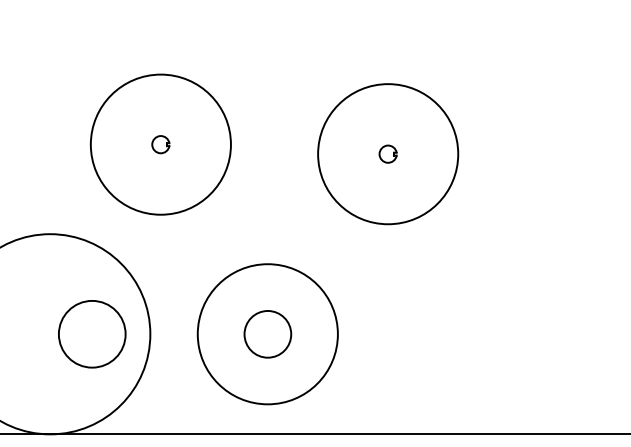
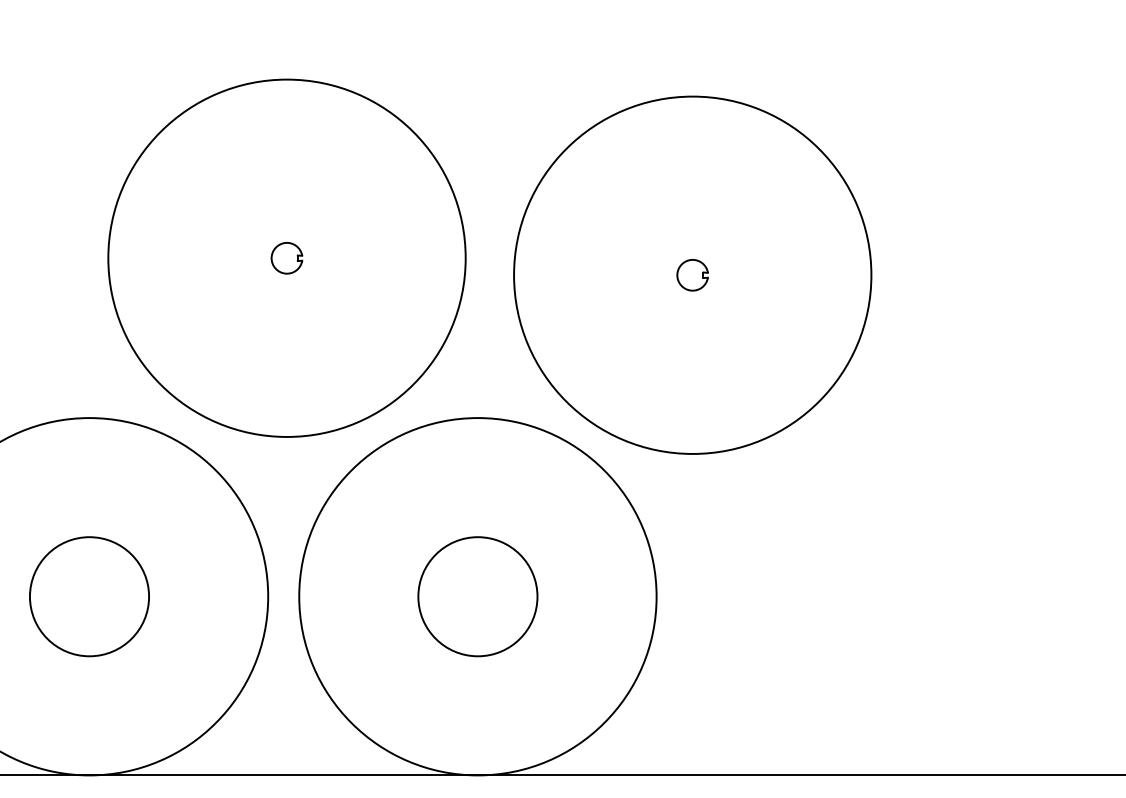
circle: (160, 144) -> (286, 257), size x1.43
circle: (388, 154) -> (693, 275), size x1.43
circle: (92, 334) -> (89, 597), moved
circle: (267, 334) -> (477, 597), size x1.43
circle: (267, 334) -> (477, 597), size x1.43

